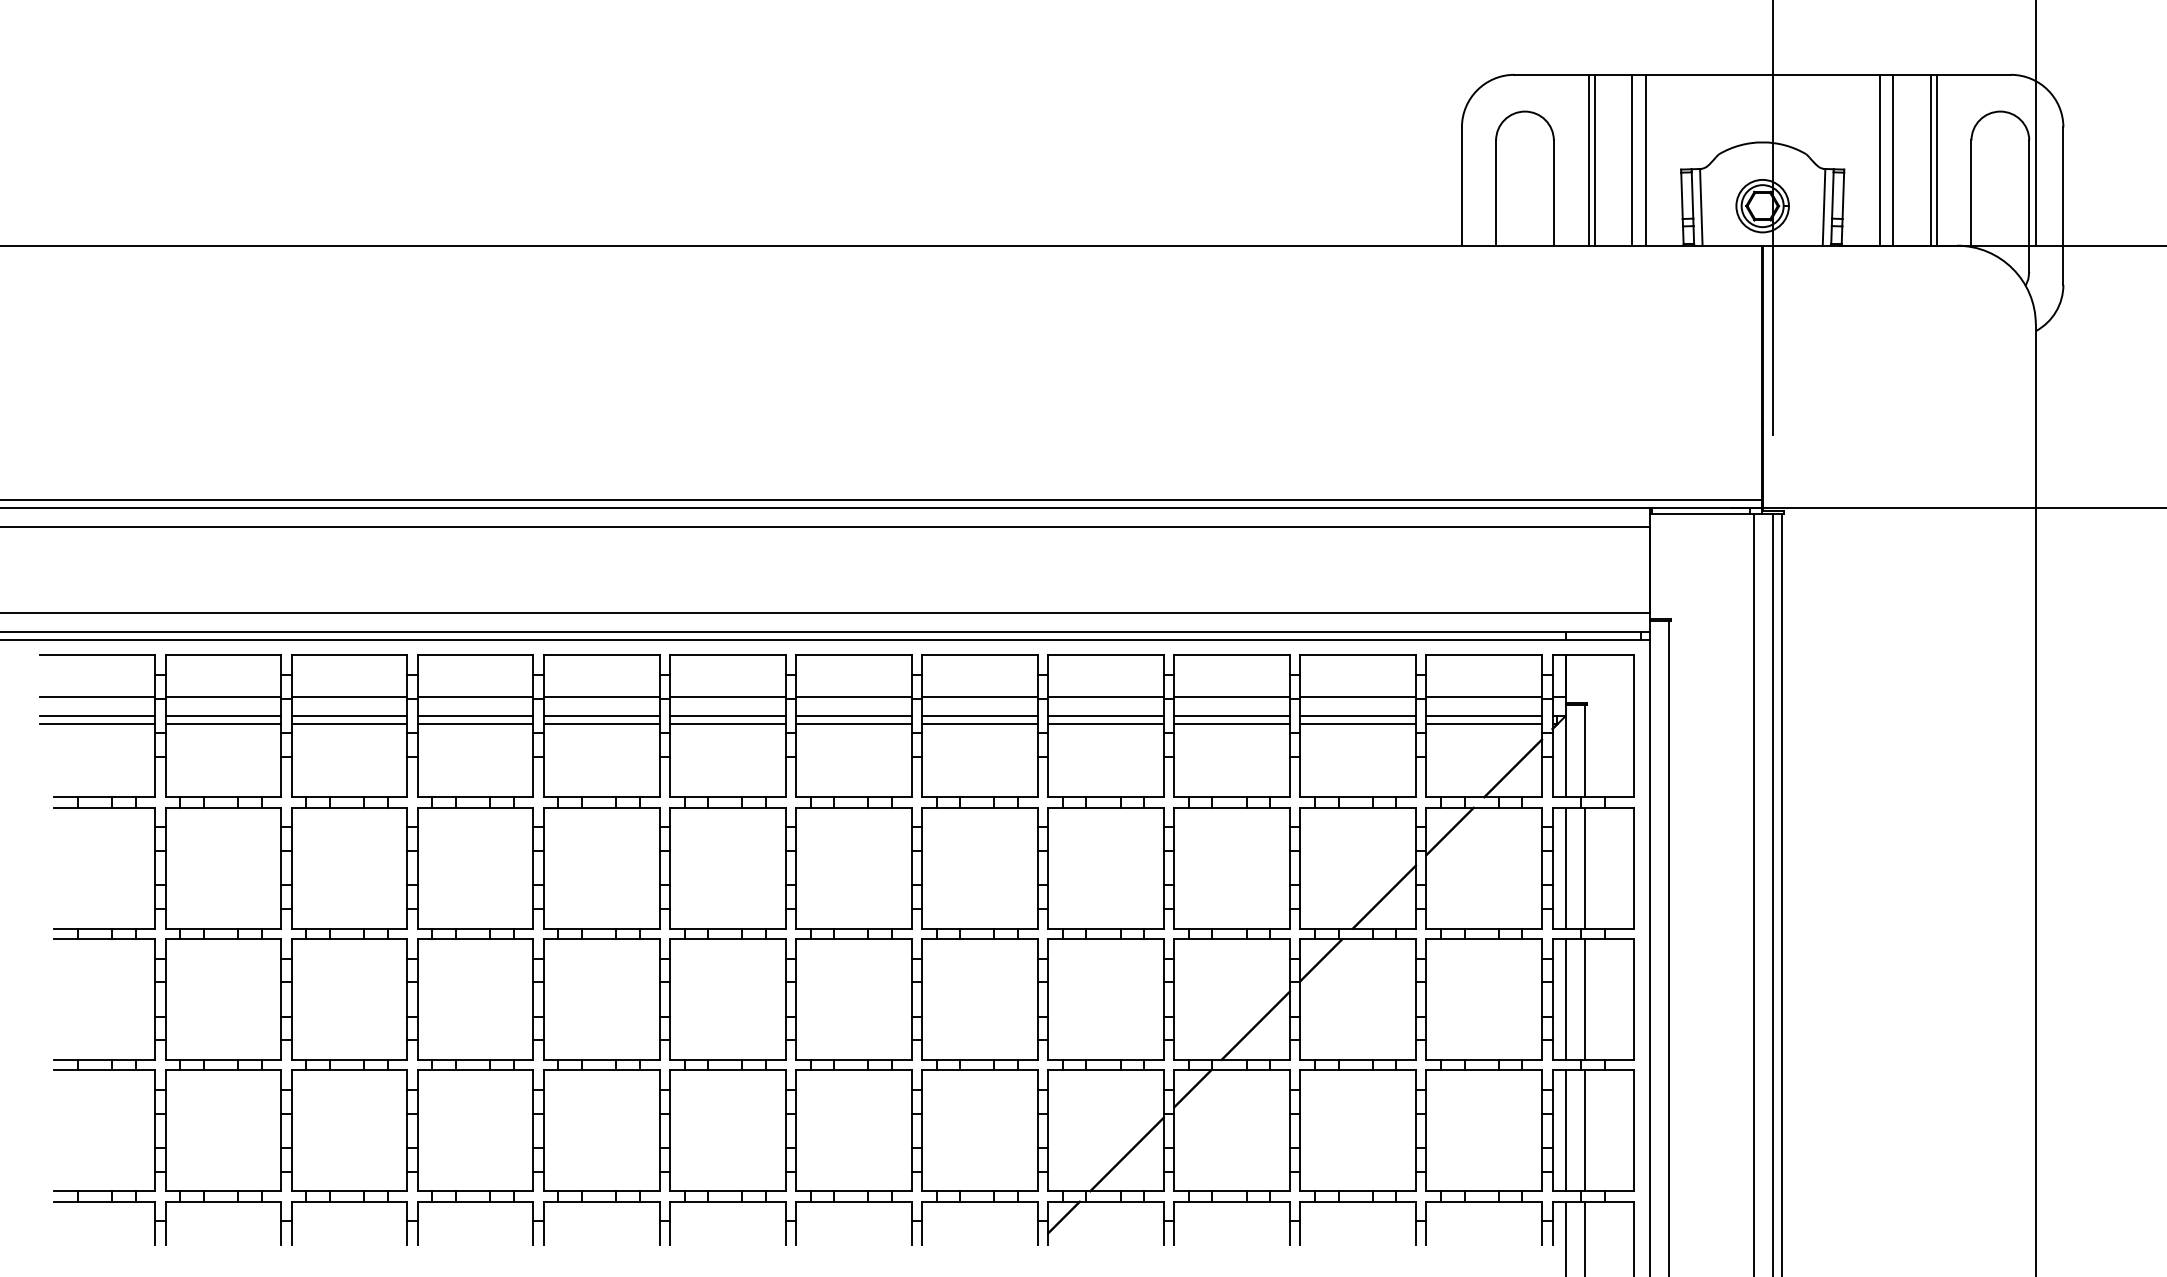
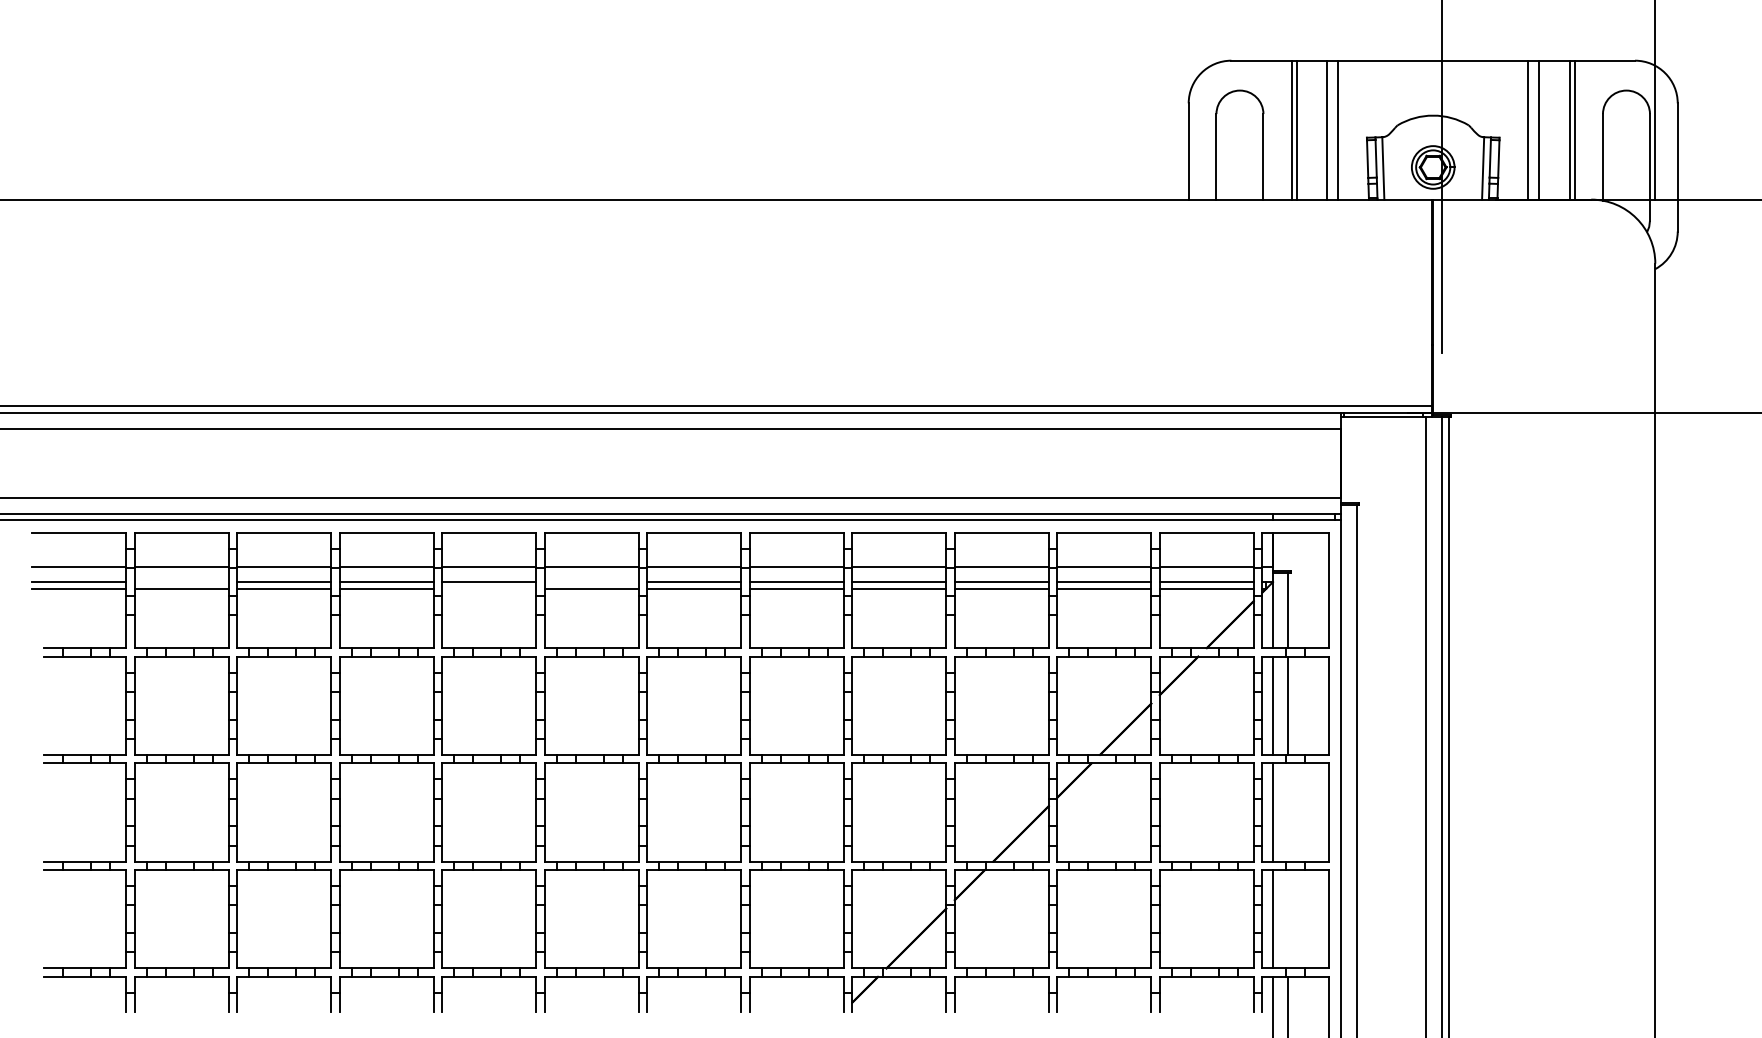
line: (223, 715) -> (181, 581), removed
line: (727, 715) -> (591, 581), removed
line: (601, 723) -> (489, 588), removed
line: (1584, 999) -> (1288, 812), removed
line: (1584, 1131) -> (1288, 919), removed

